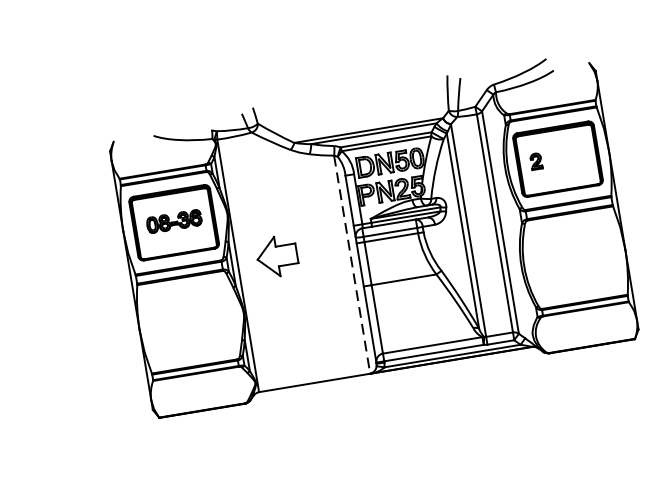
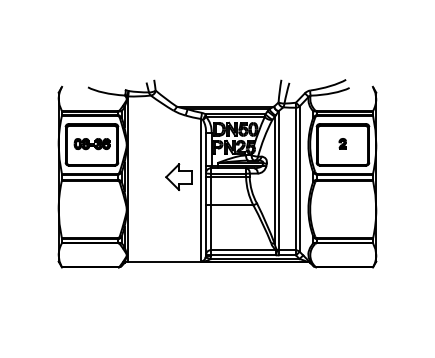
part: (535, 160) -> (342, 143), moved
part: (276, 255) -> (178, 176), moved
line: (351, 265) -> (200, 190), dashed -> solid

